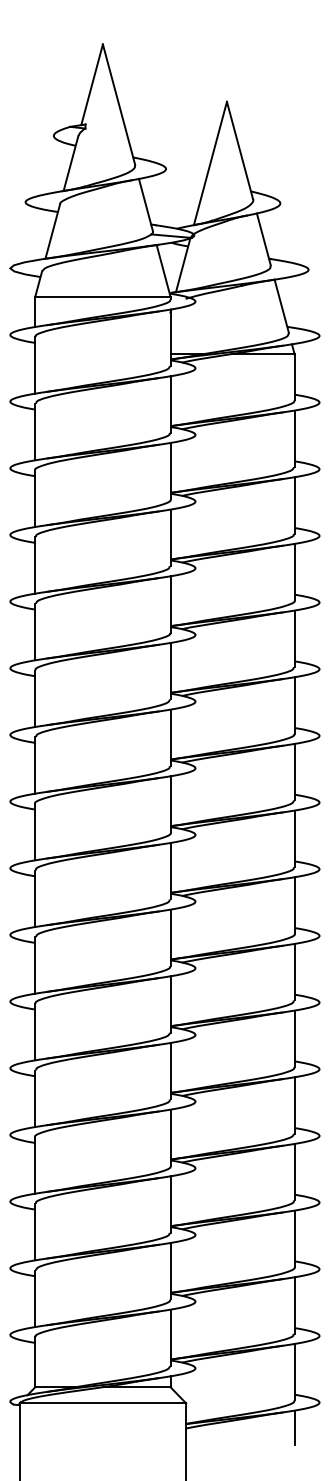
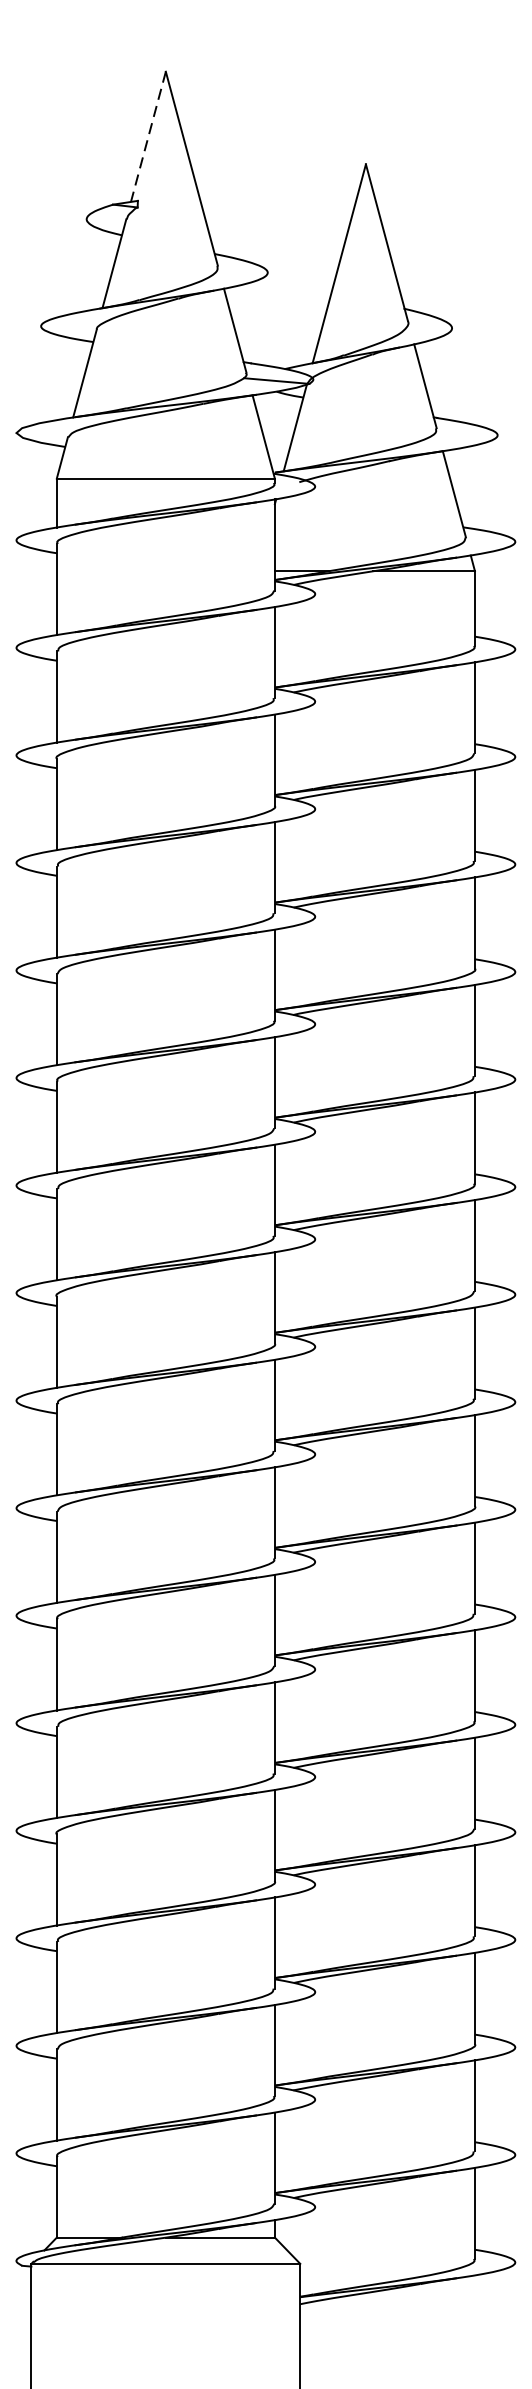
line: (92, 84) -> (149, 136), solid -> dashed
line: (294, 1427) -> (474, 2302), removed

